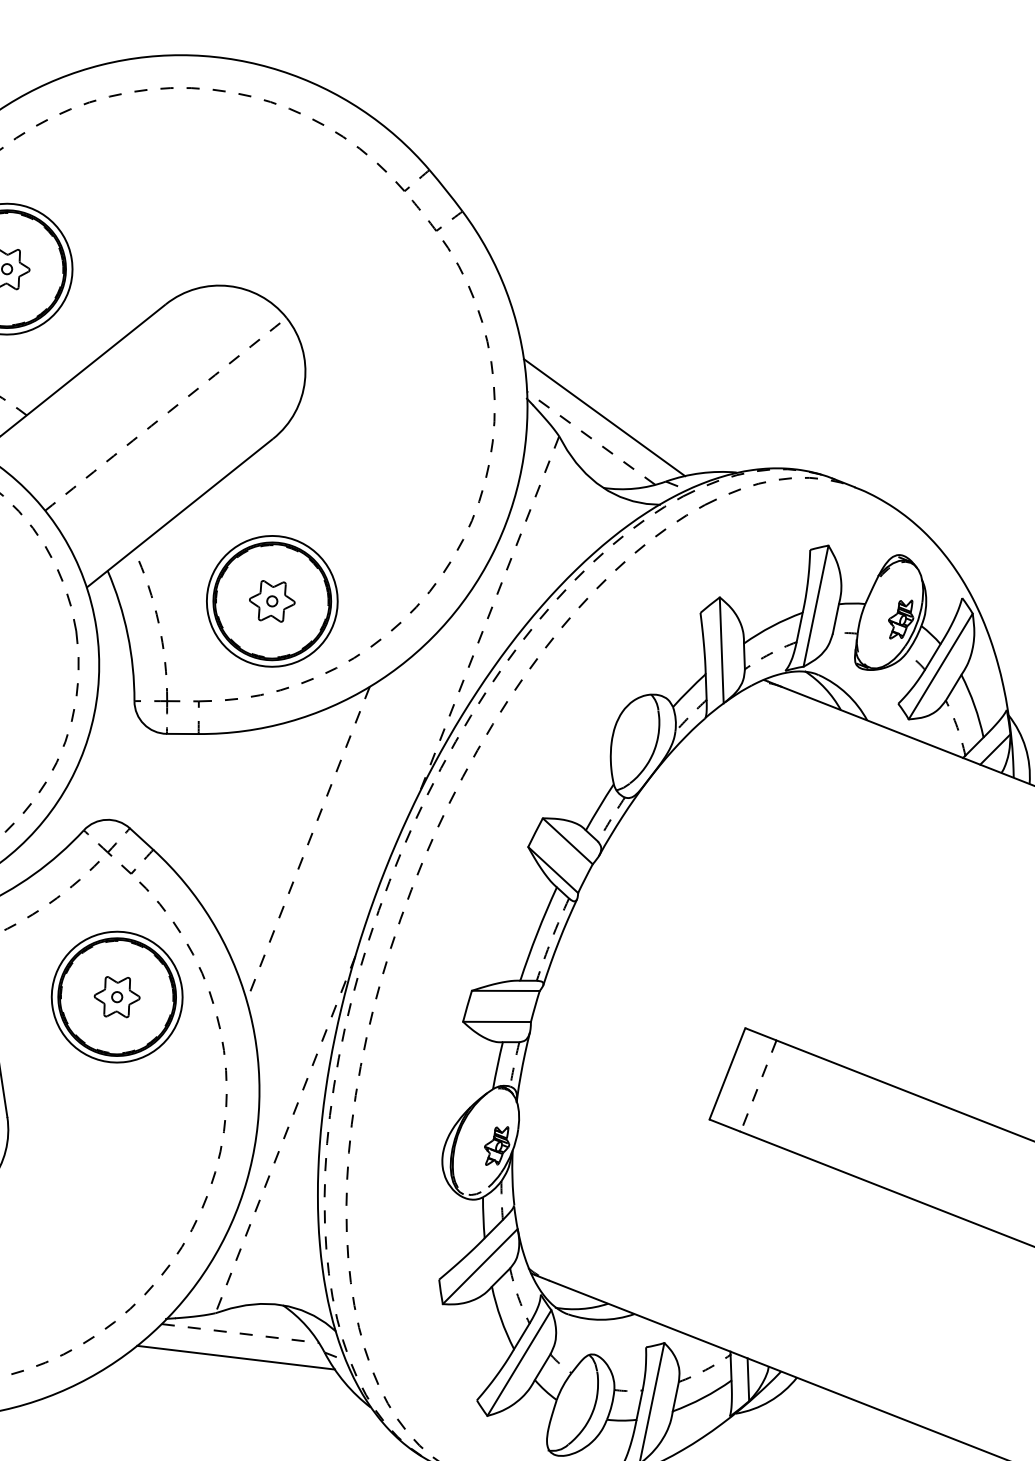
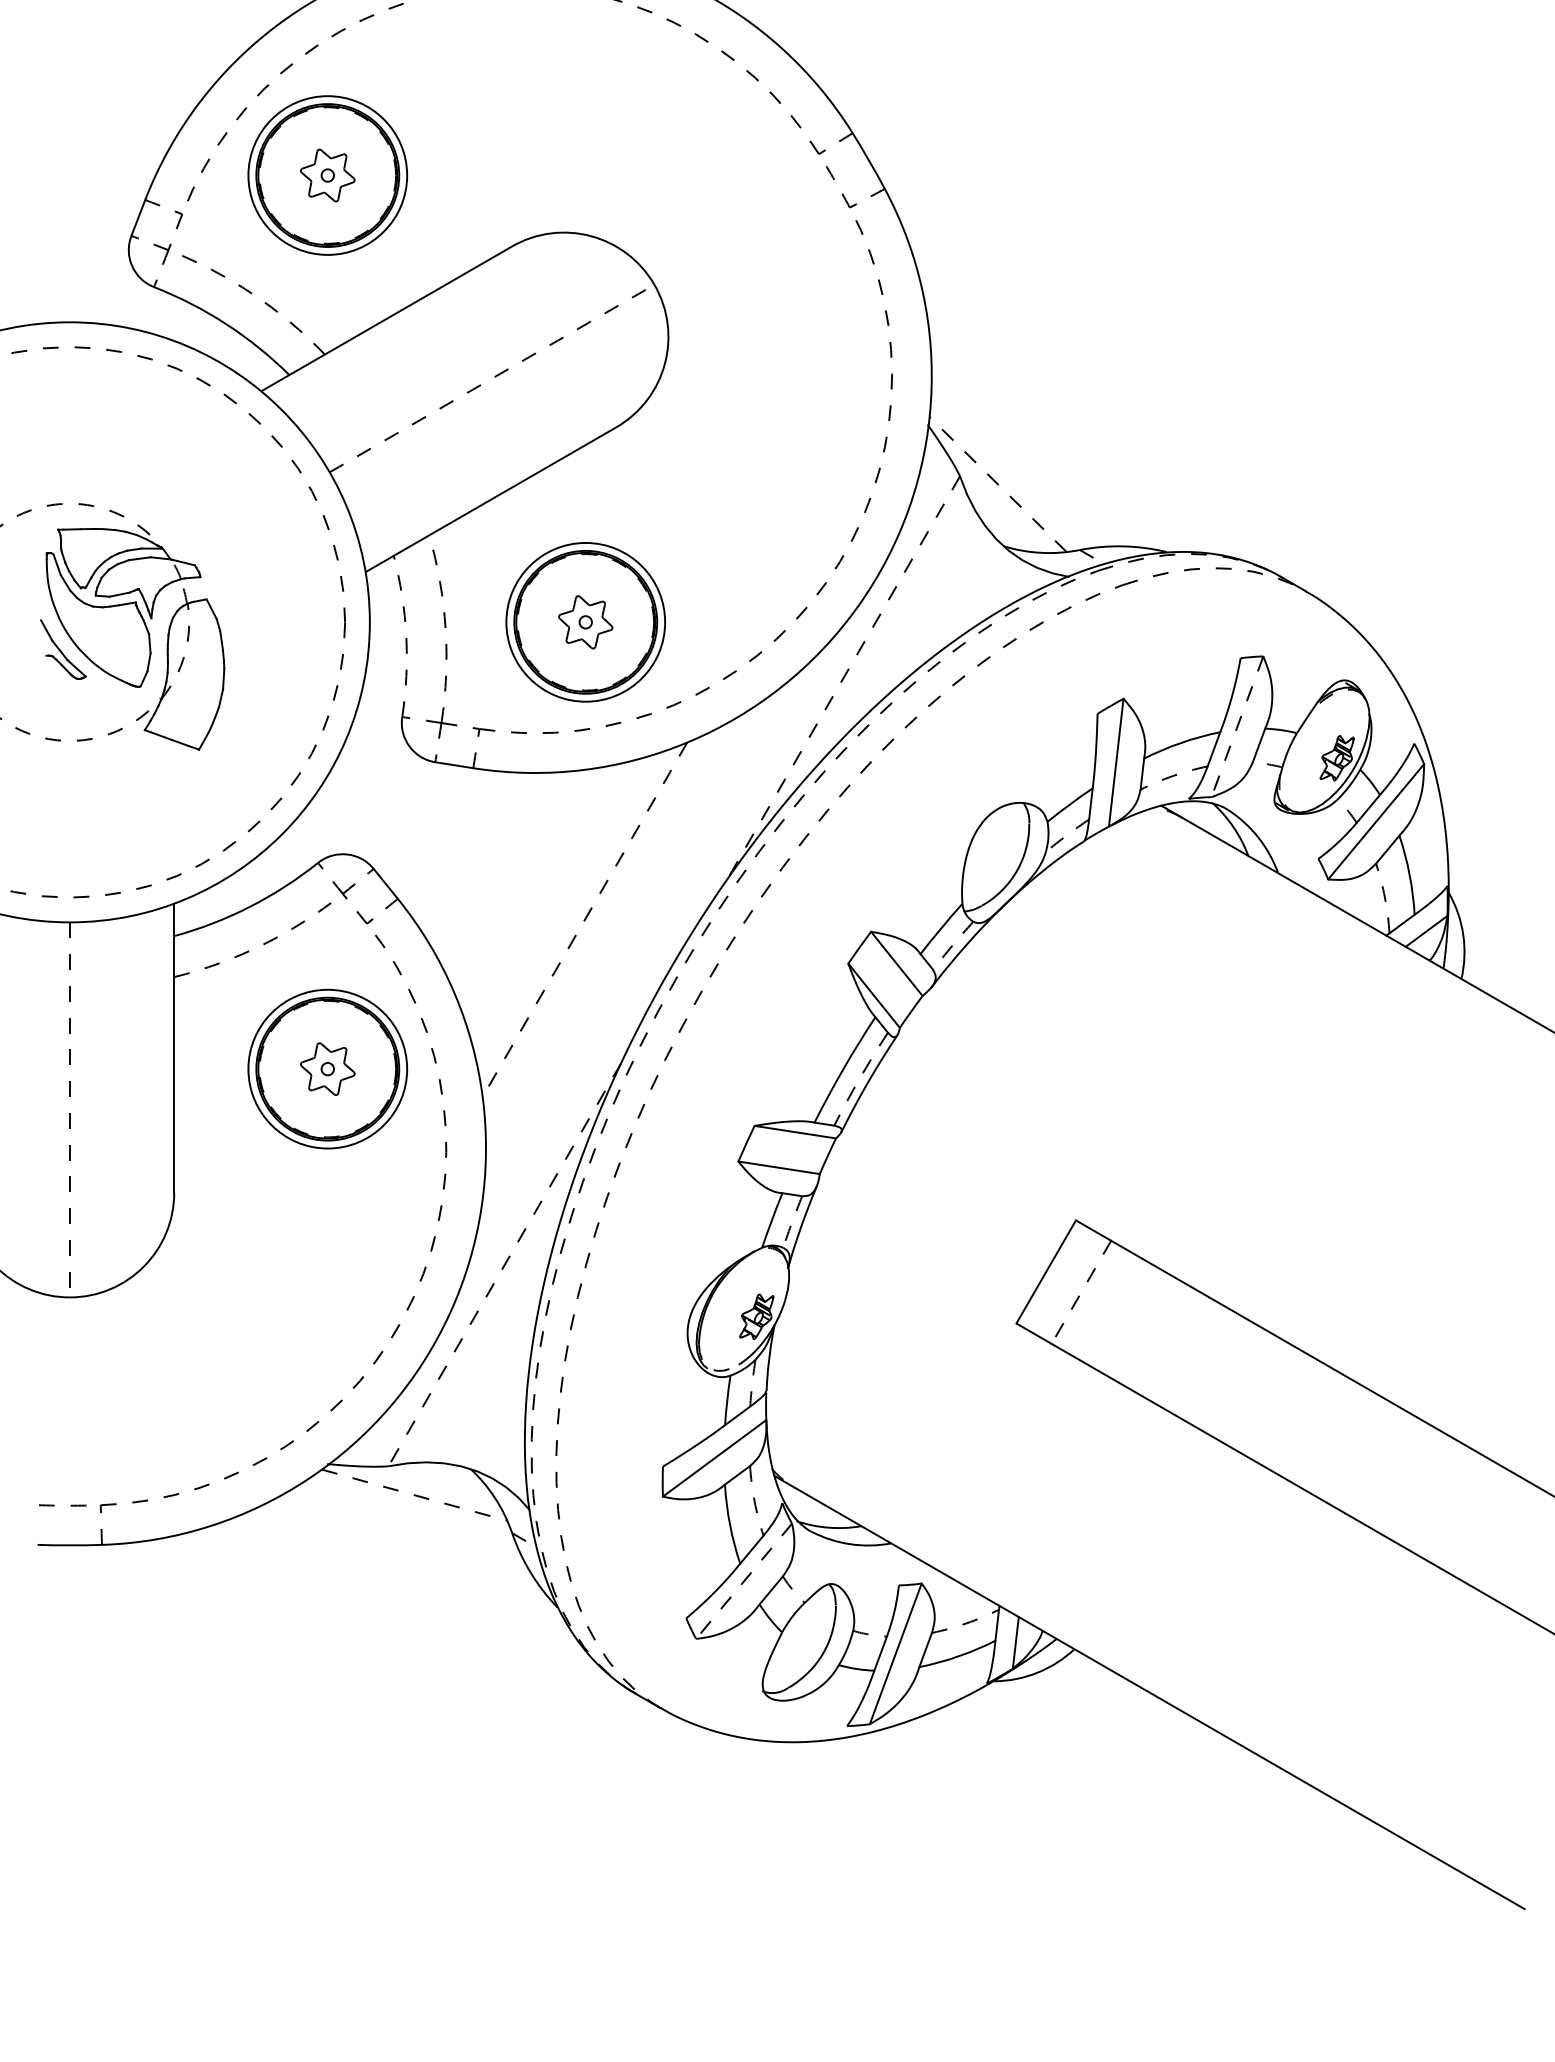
line: (604, 417) -> (1017, 462), removed
line: (816, 605) -> (1237, 726), solid -> dashed
arc: (128, 634) -> (406, 636), solid -> dashed
line: (235, 1357) -> (404, 1523), removed
line: (519, 1363) -> (744, 1581), solid -> dashed

